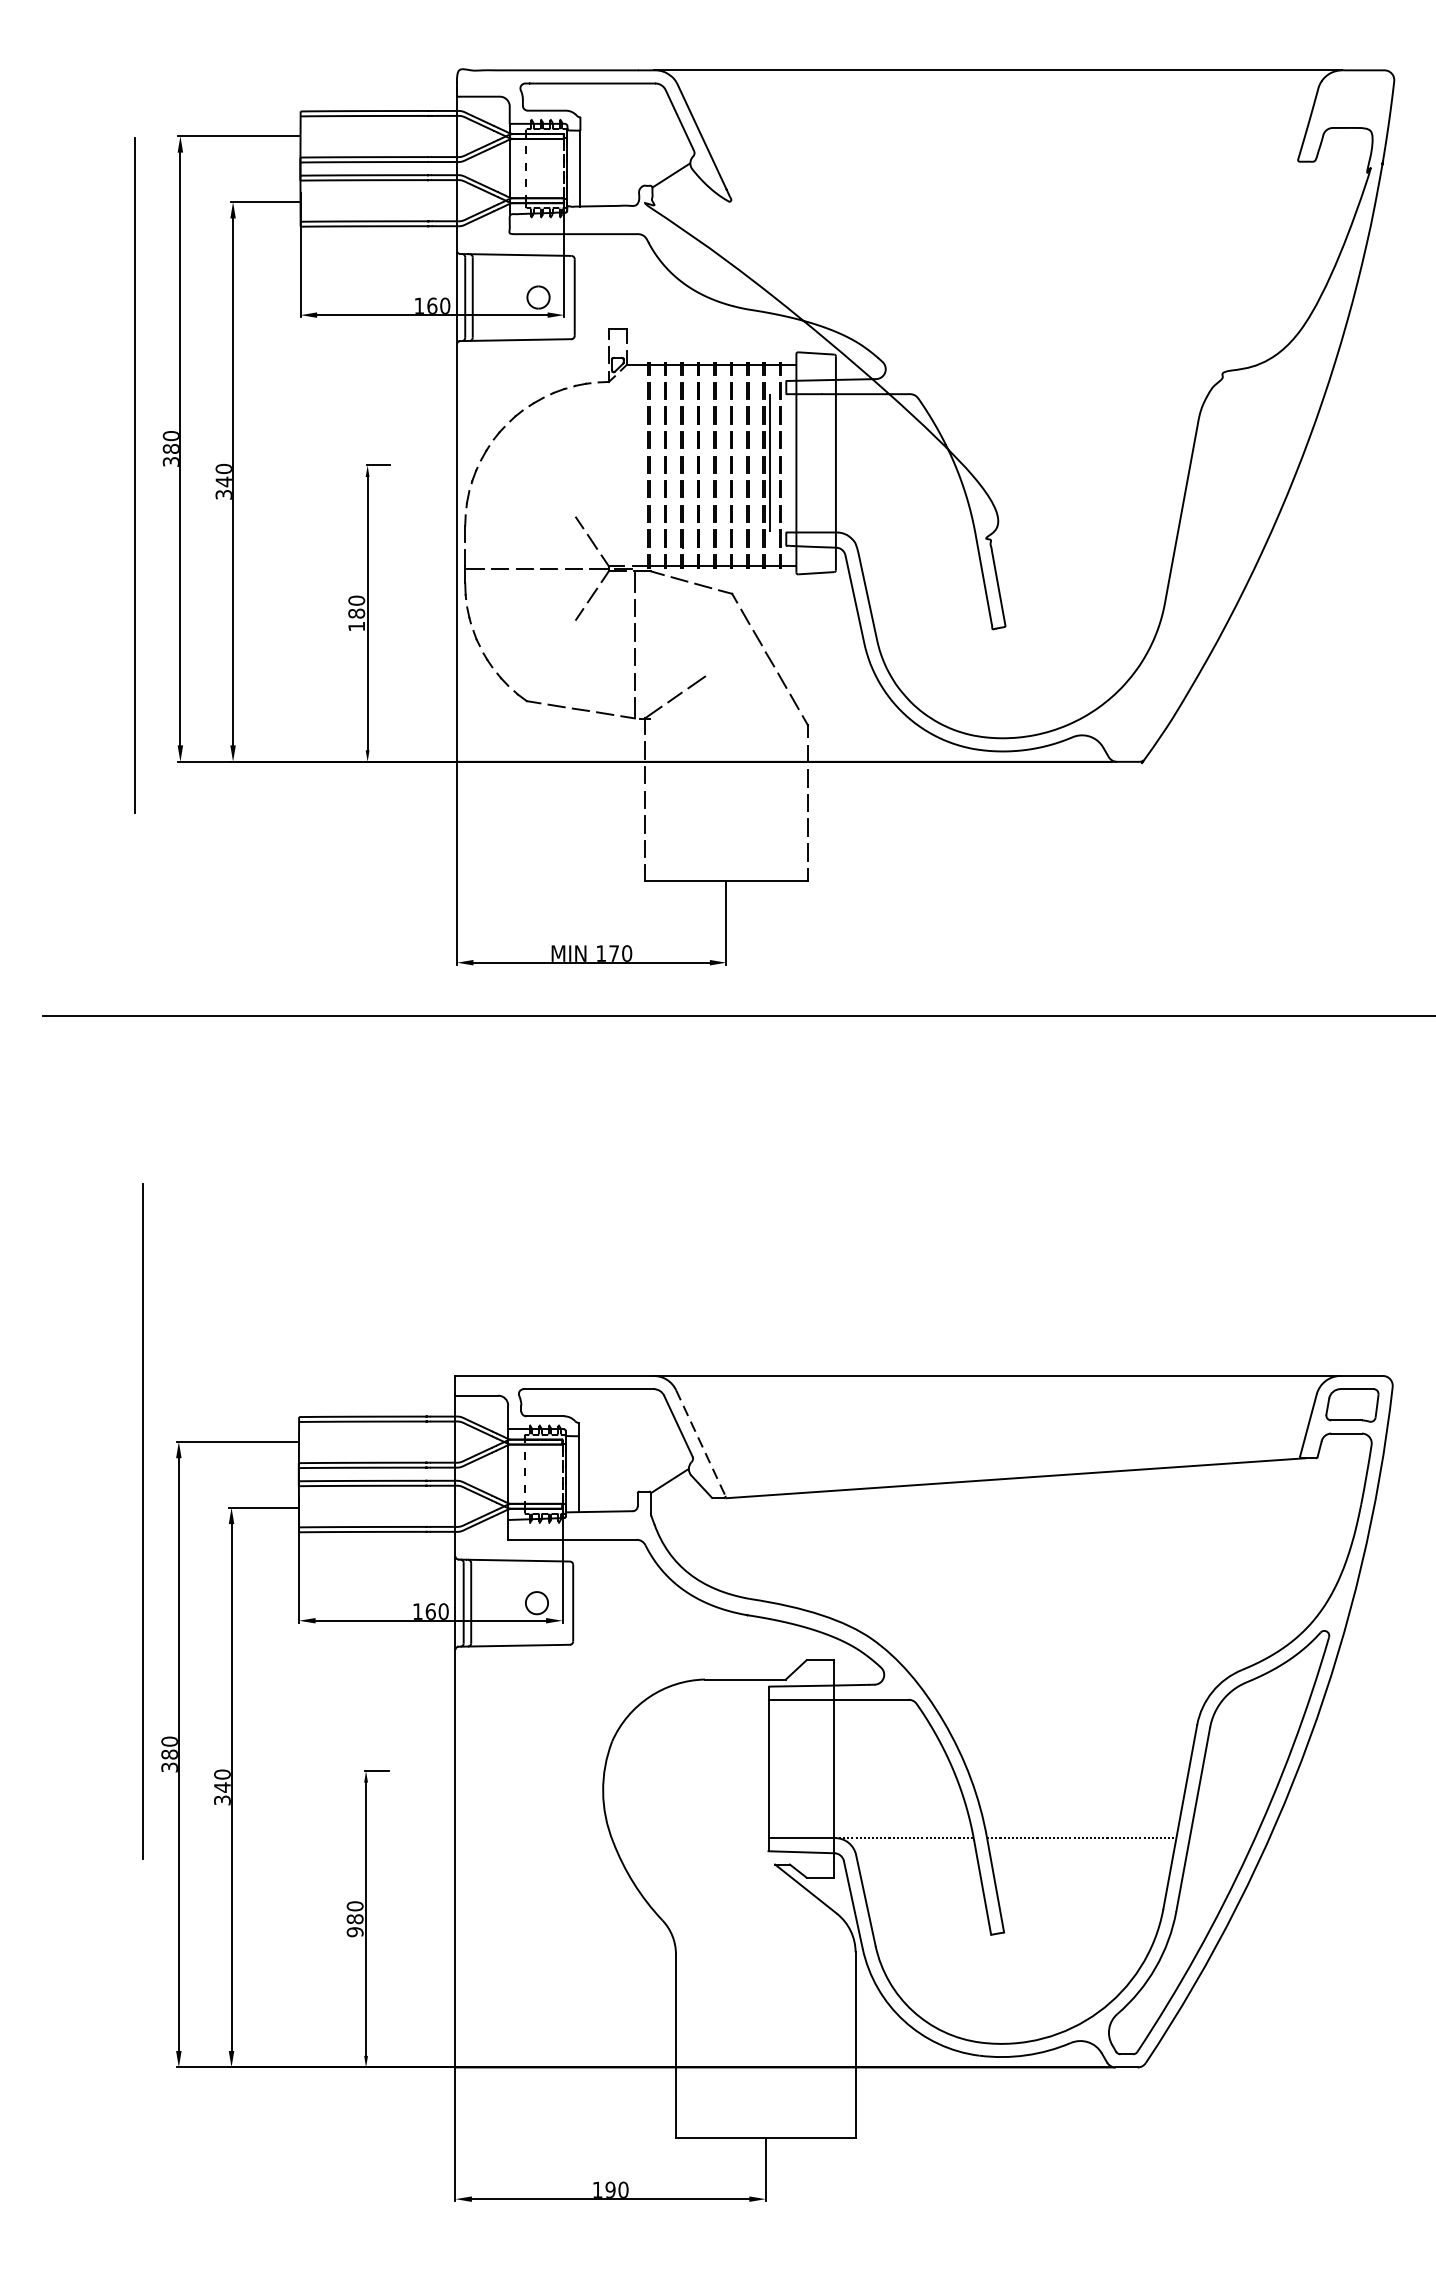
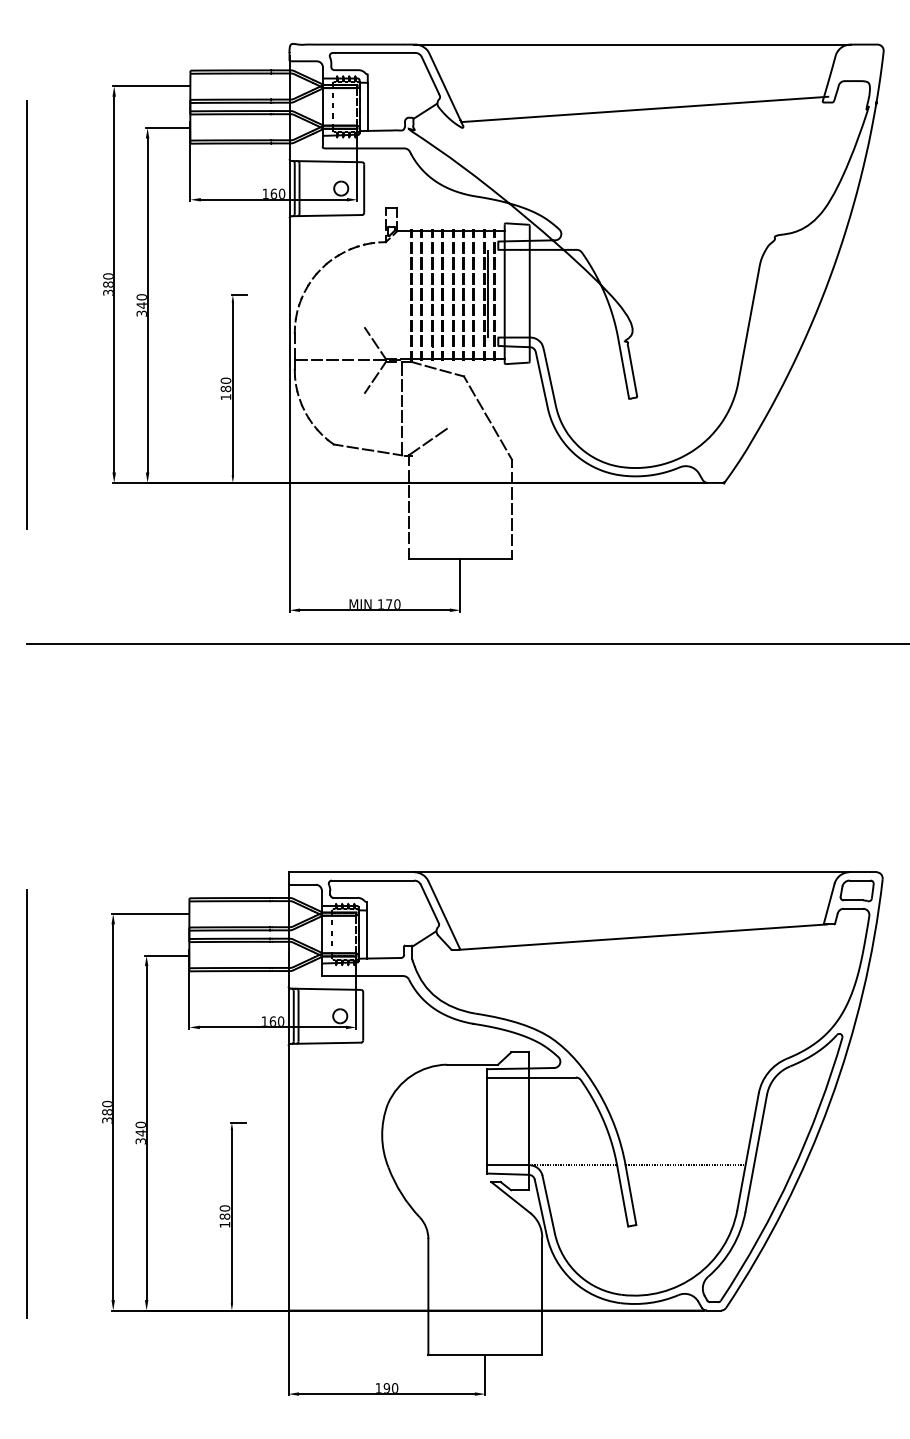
line: (1016, 172) -> (644, 109), added
line: (133, 474) -> (26, 314), moved
line: (701, 1442) -> (444, 914), dashed -> solid
line: (141, 1519) -> (26, 1103), moved
text: (354, 1931) -> (224, 1224), 980 -> 180

